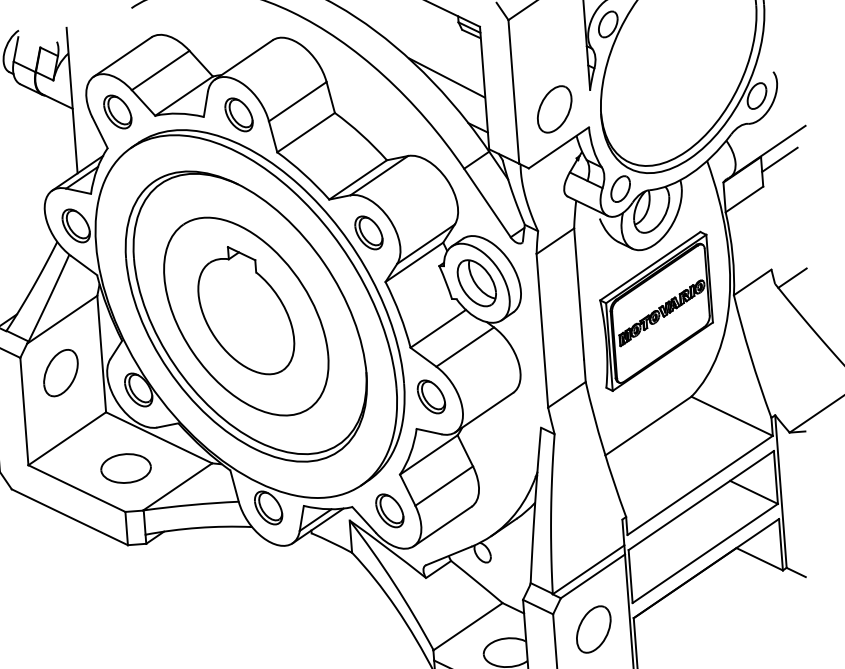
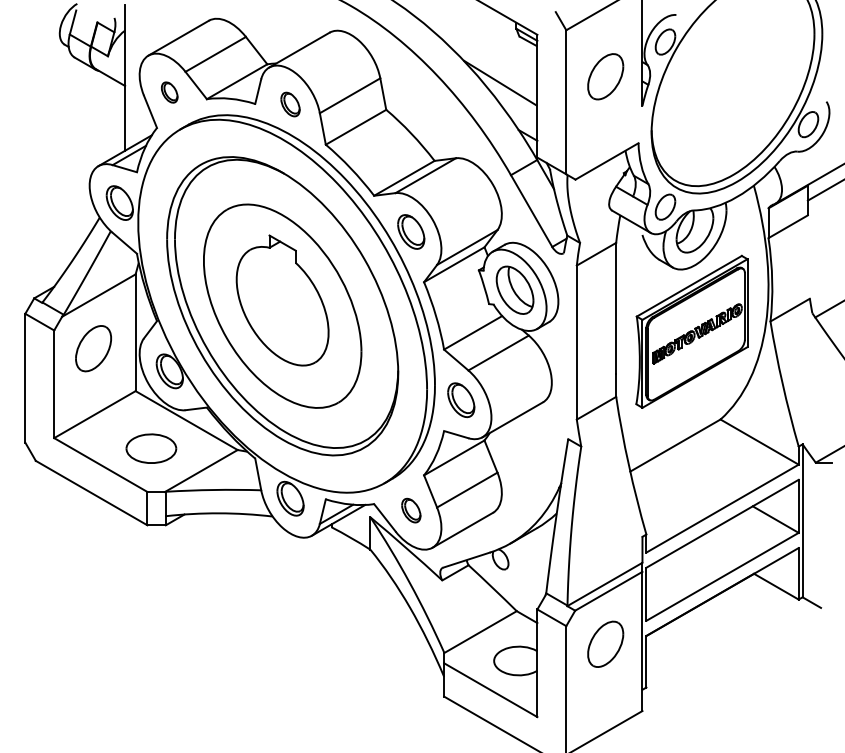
part: (554, 109) -> (605, 76), moved
part: (117, 111) -> (169, 92), size x0.6
part: (239, 114) -> (290, 104), size x0.7
part: (390, 510) -> (411, 510), size x0.7

